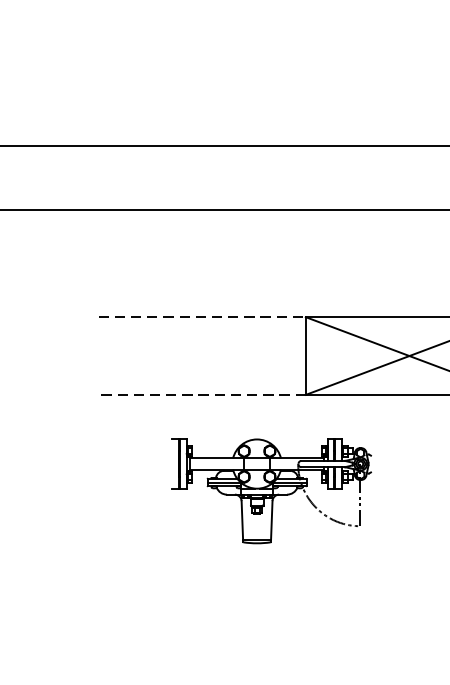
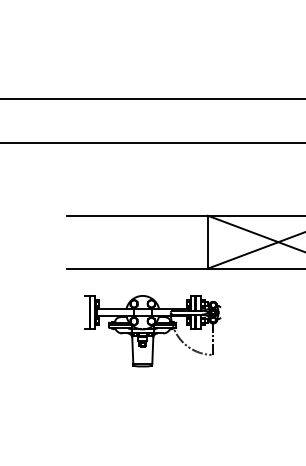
line: (203, 316) -> (138, 215), dashed -> solid
line: (202, 394) -> (137, 268), dashed -> solid
part: (271, 491) -> (152, 331), moved

